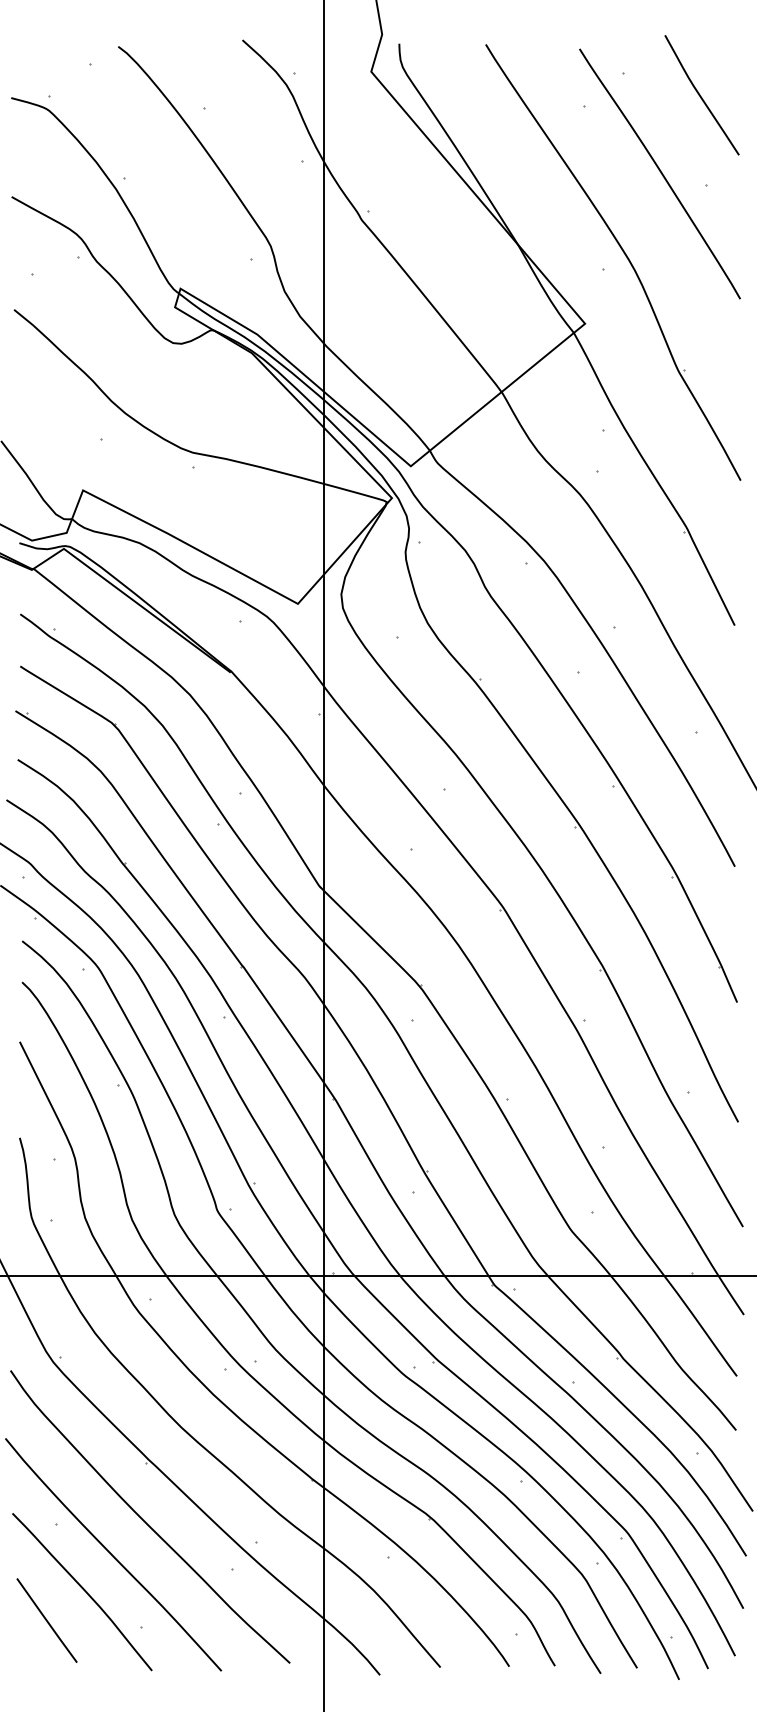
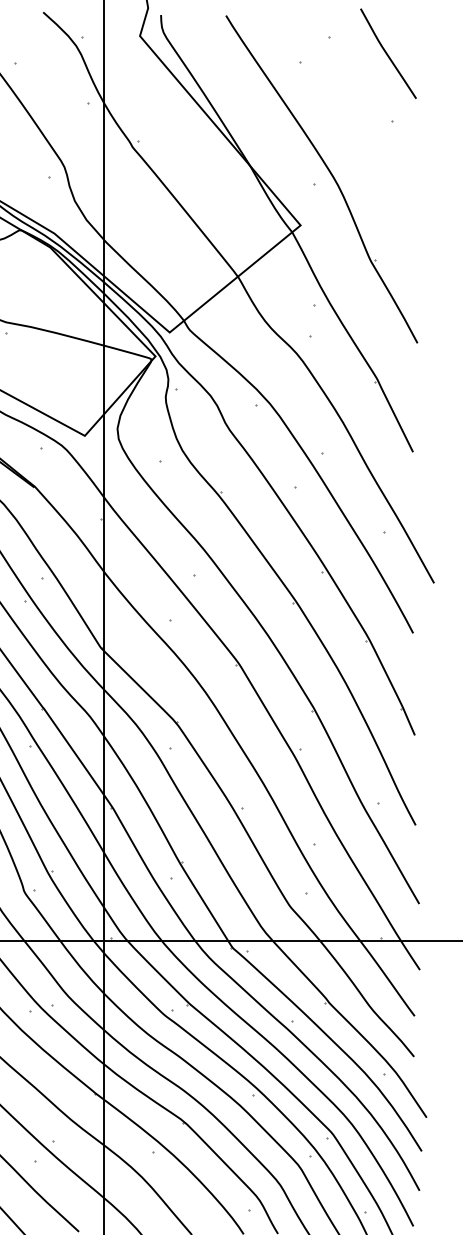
curve: (660, 173) -> (357, 112), removed

